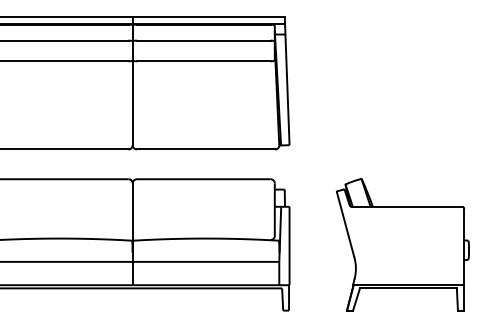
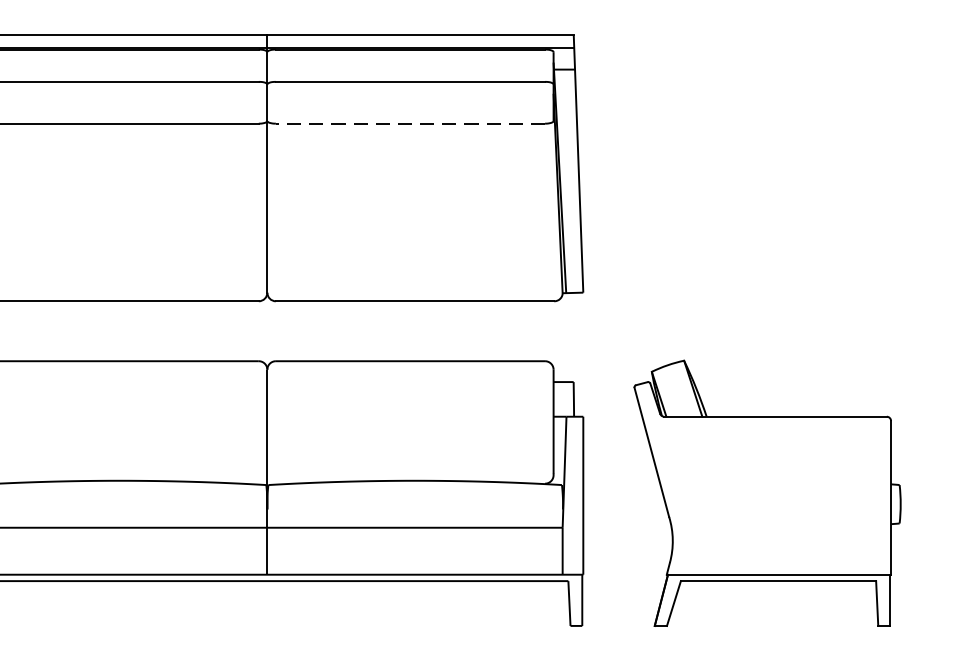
line: (203, 61) -> (409, 123), solid -> dashed
part: (402, 244) -> (766, 492), moved

